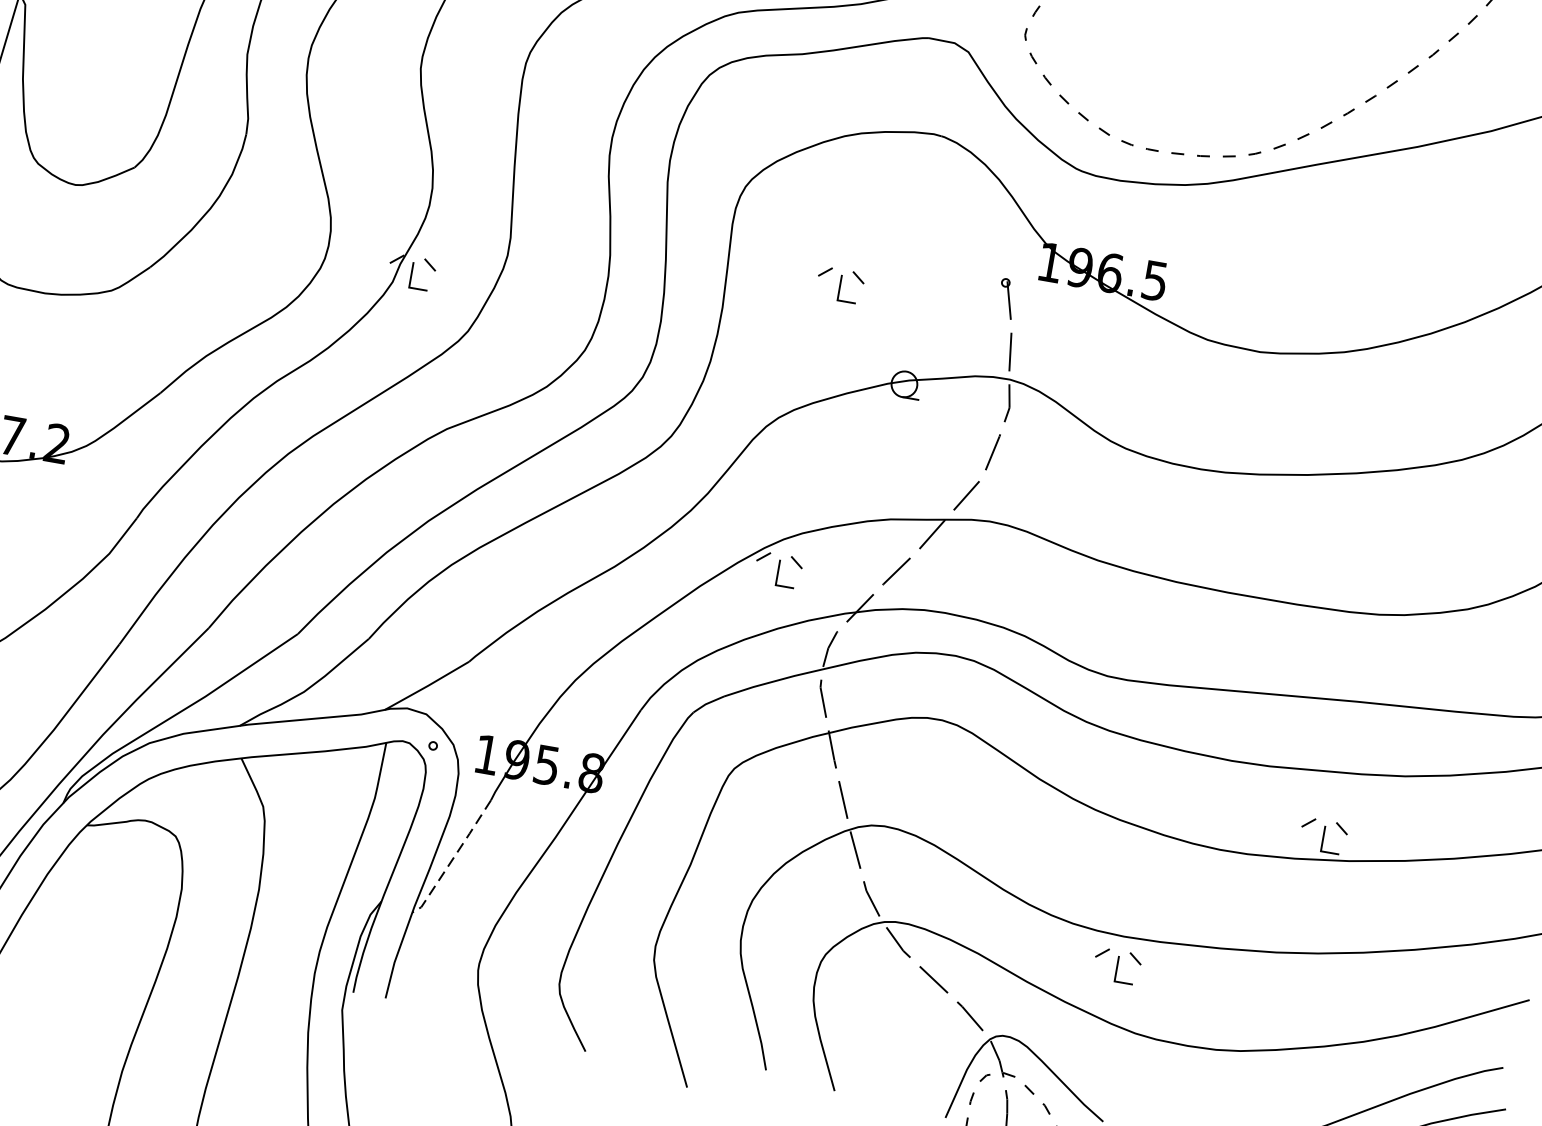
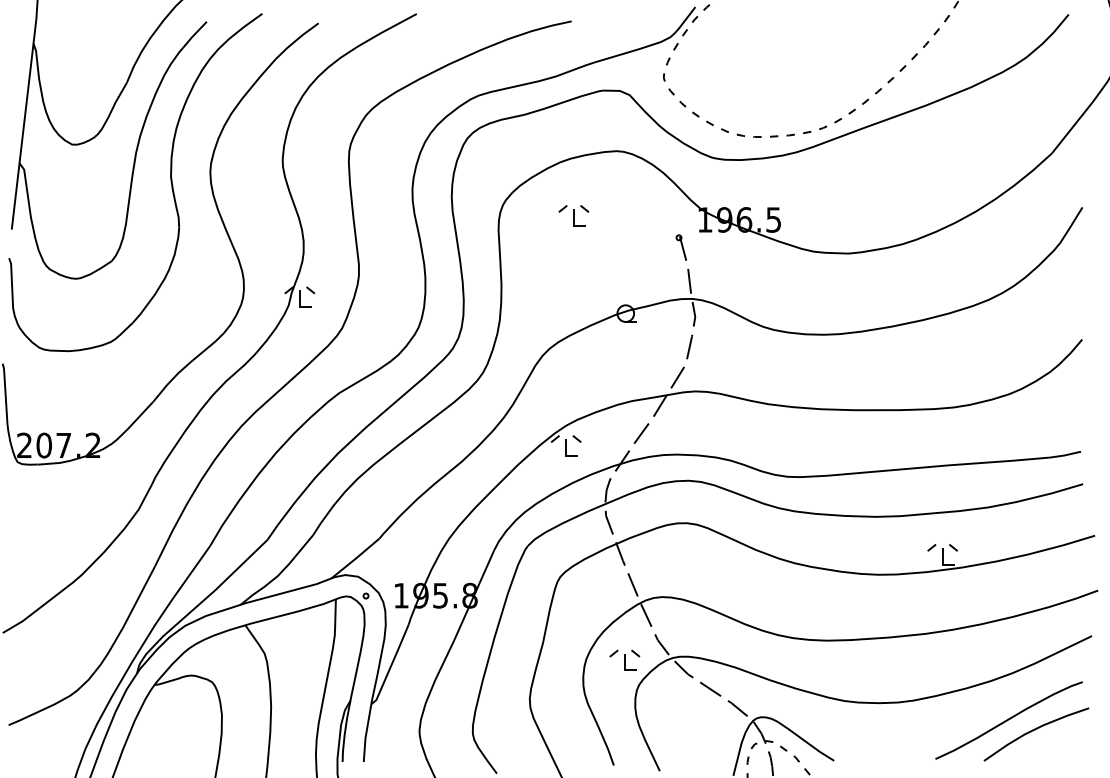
part: (839, 284) -> (573, 215), moved
line: (453, 858) -> (391, 665), dashed -> solid
part: (1116, 964) -> (624, 659), moved

